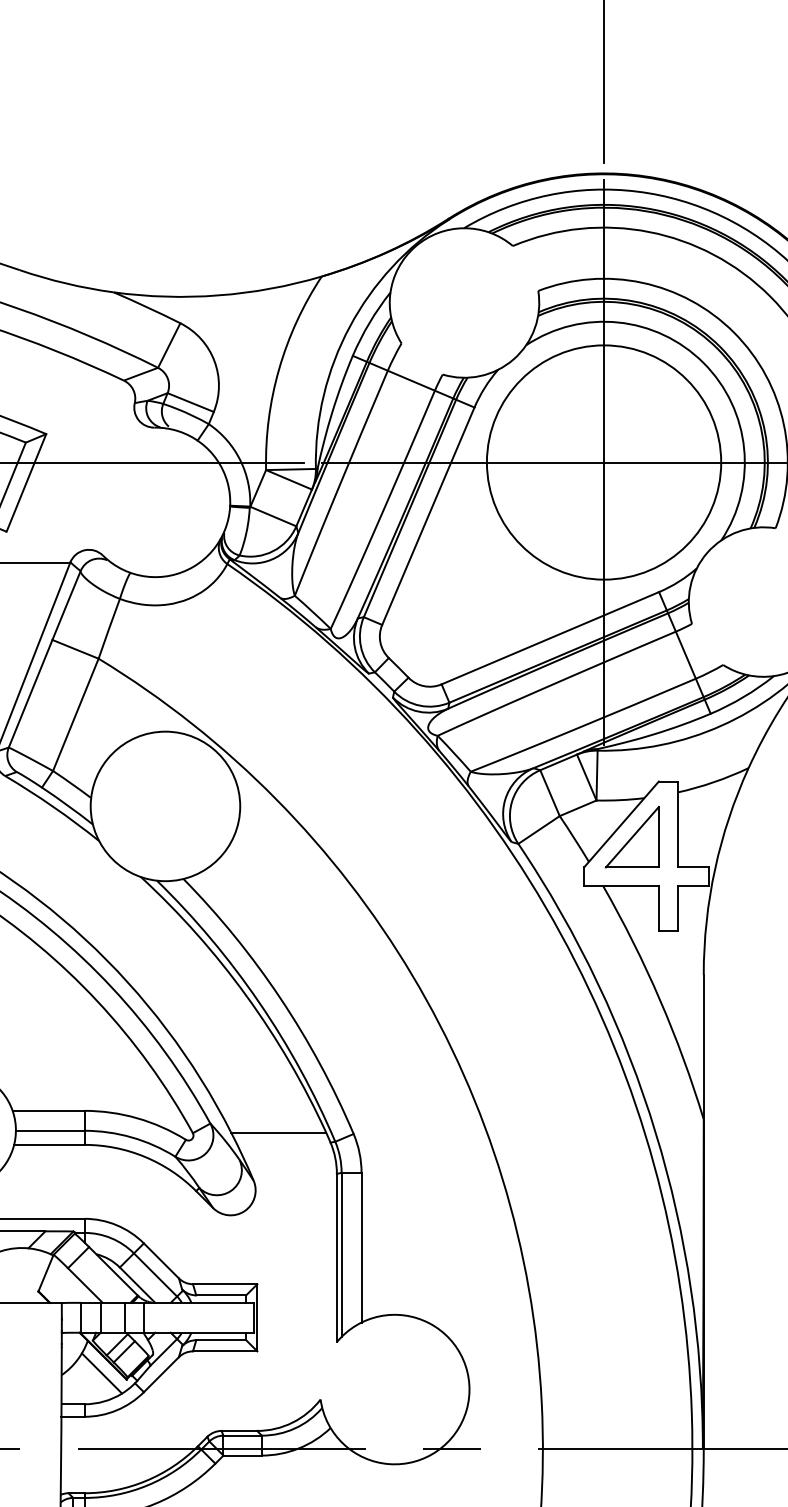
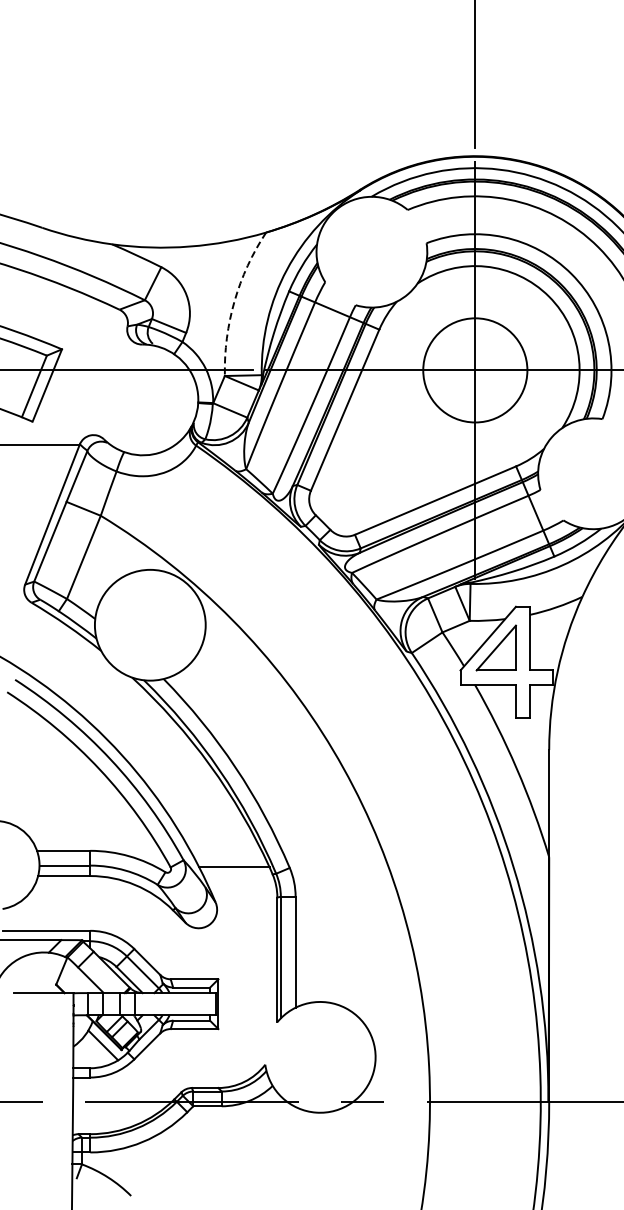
arc: (279, 369) -> (234, 301), solid -> dashed
circle: (604, 462) -> (475, 370), size x0.6

